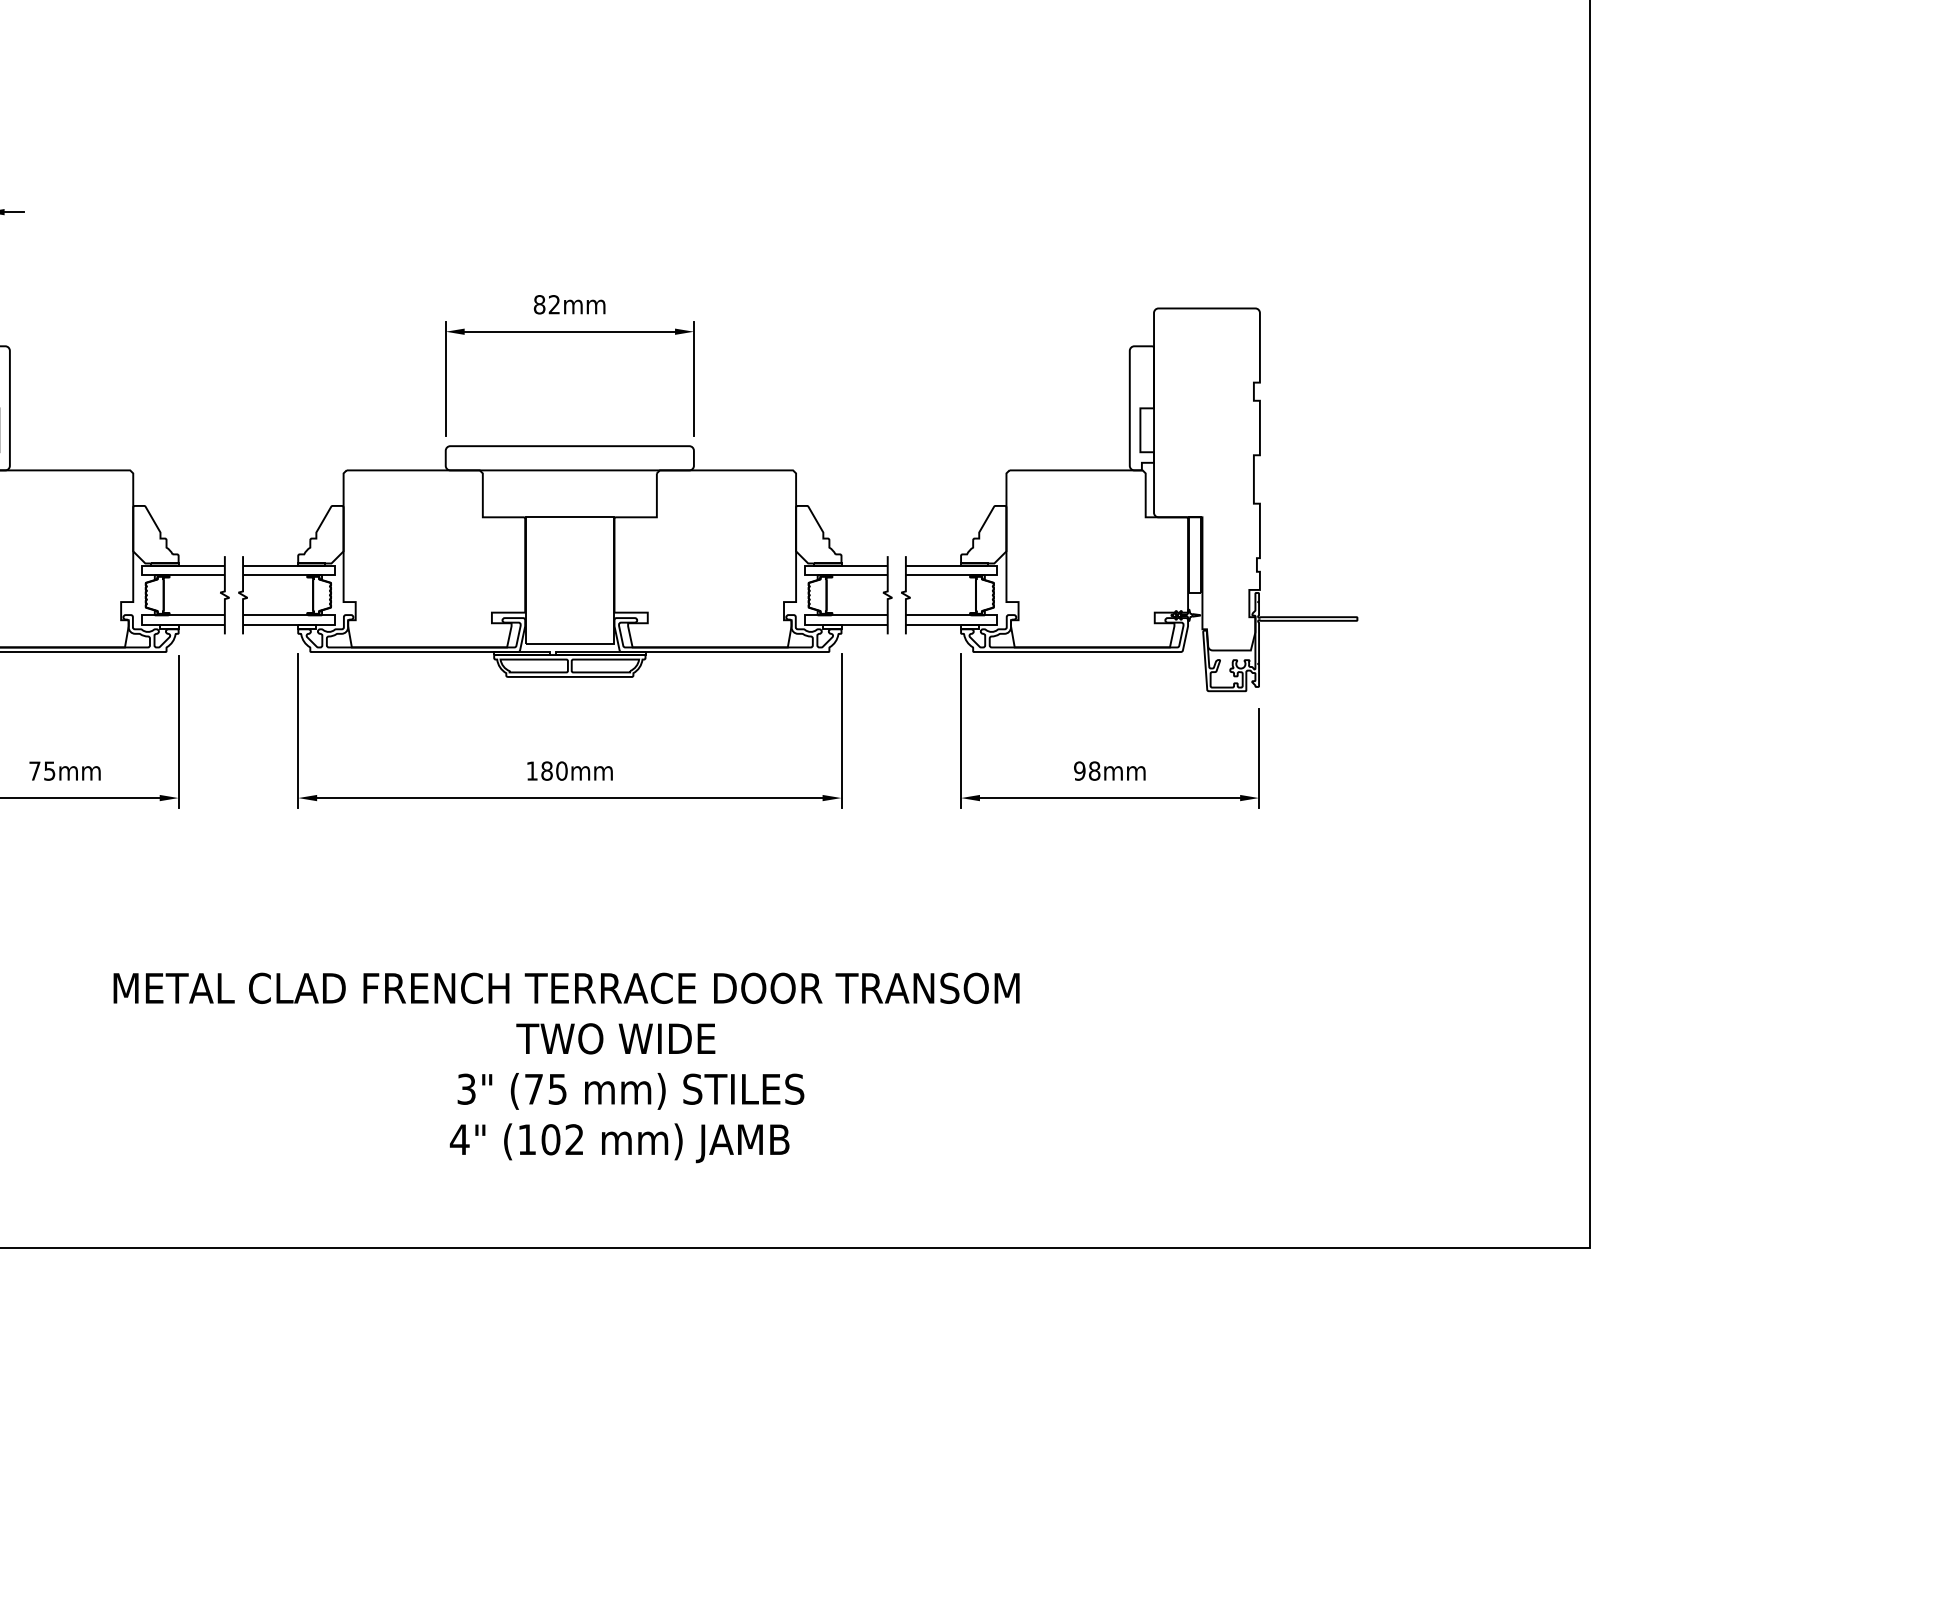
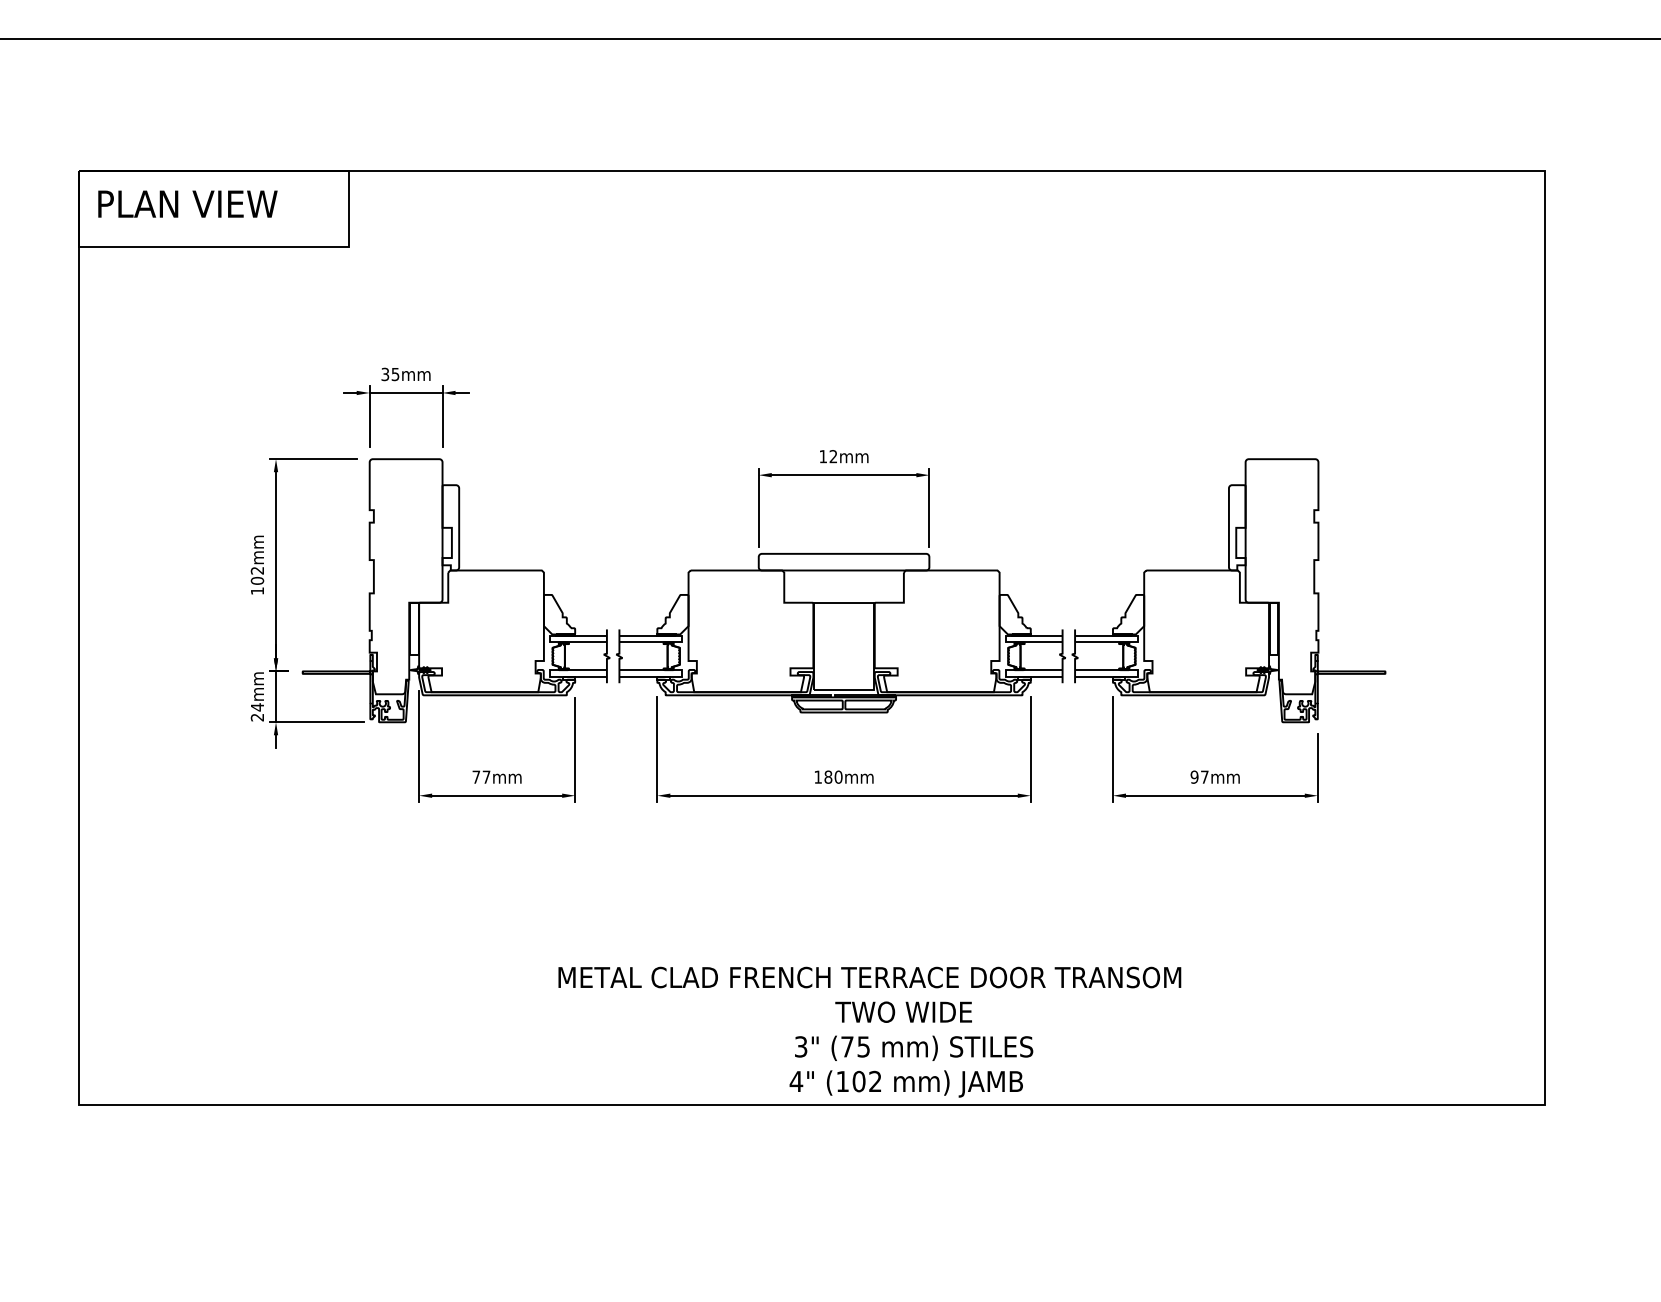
text: (539, 304) -> (823, 456), 82mm -> 12mm
text: (49, 770) -> (486, 776), 75mm -> 77mm
text: (1094, 770) -> (1204, 776), 98mm -> 97mm
text: (566, 1066) -> (869, 1031), moved

